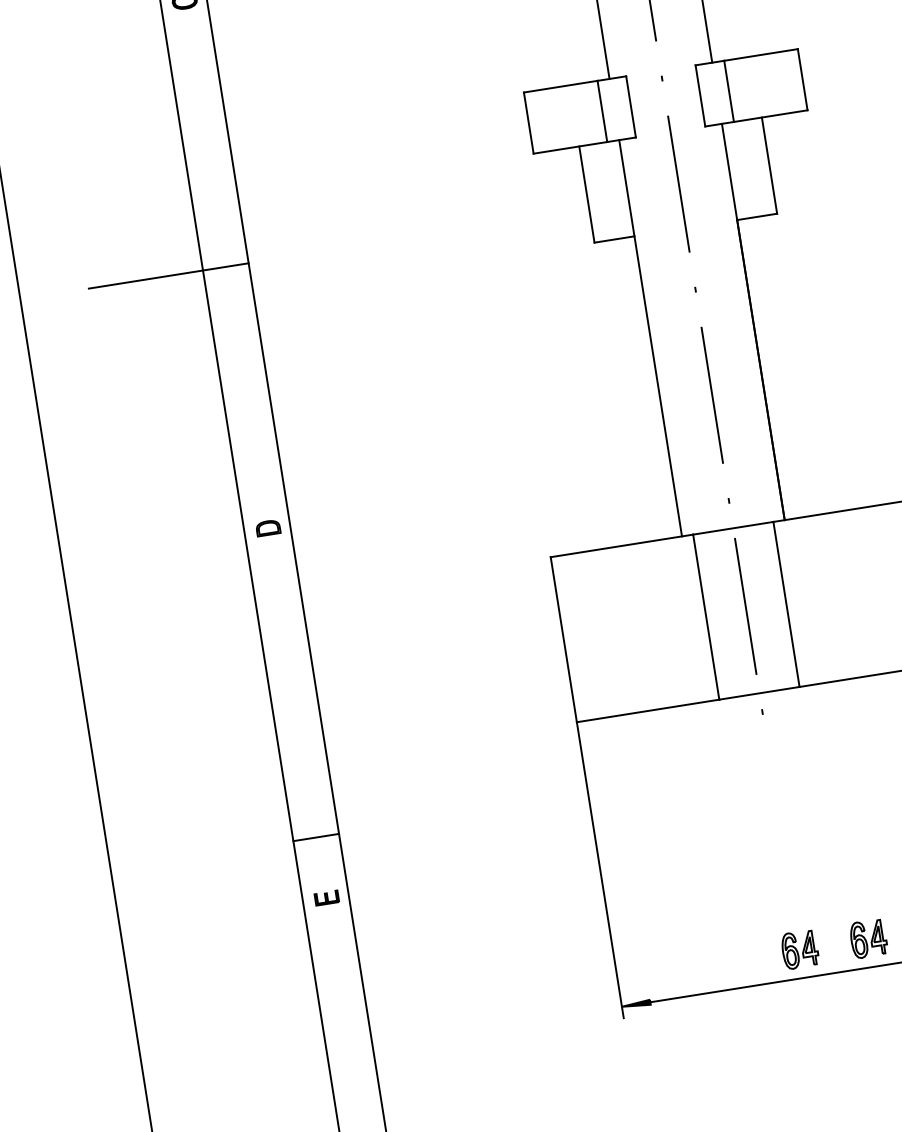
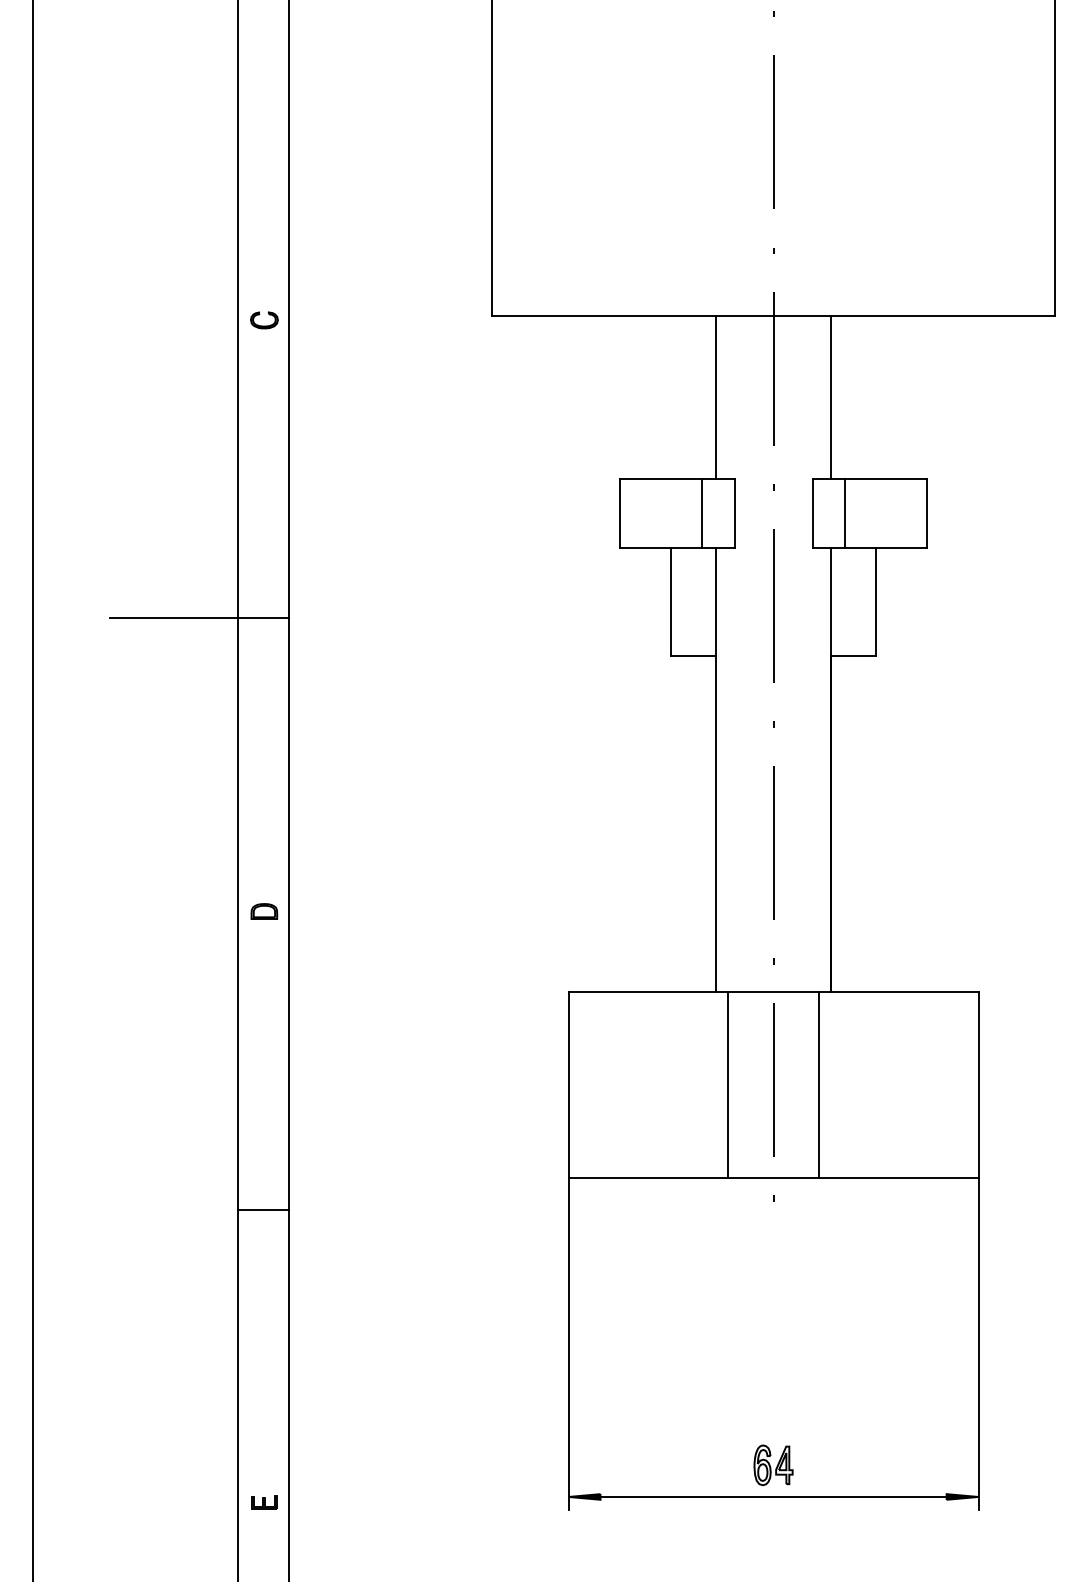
line: (315, 837) -> (262, 1209), moved
part: (326, 897) -> (264, 1502), moved
part: (868, 938) -> (850, 1465), removed

